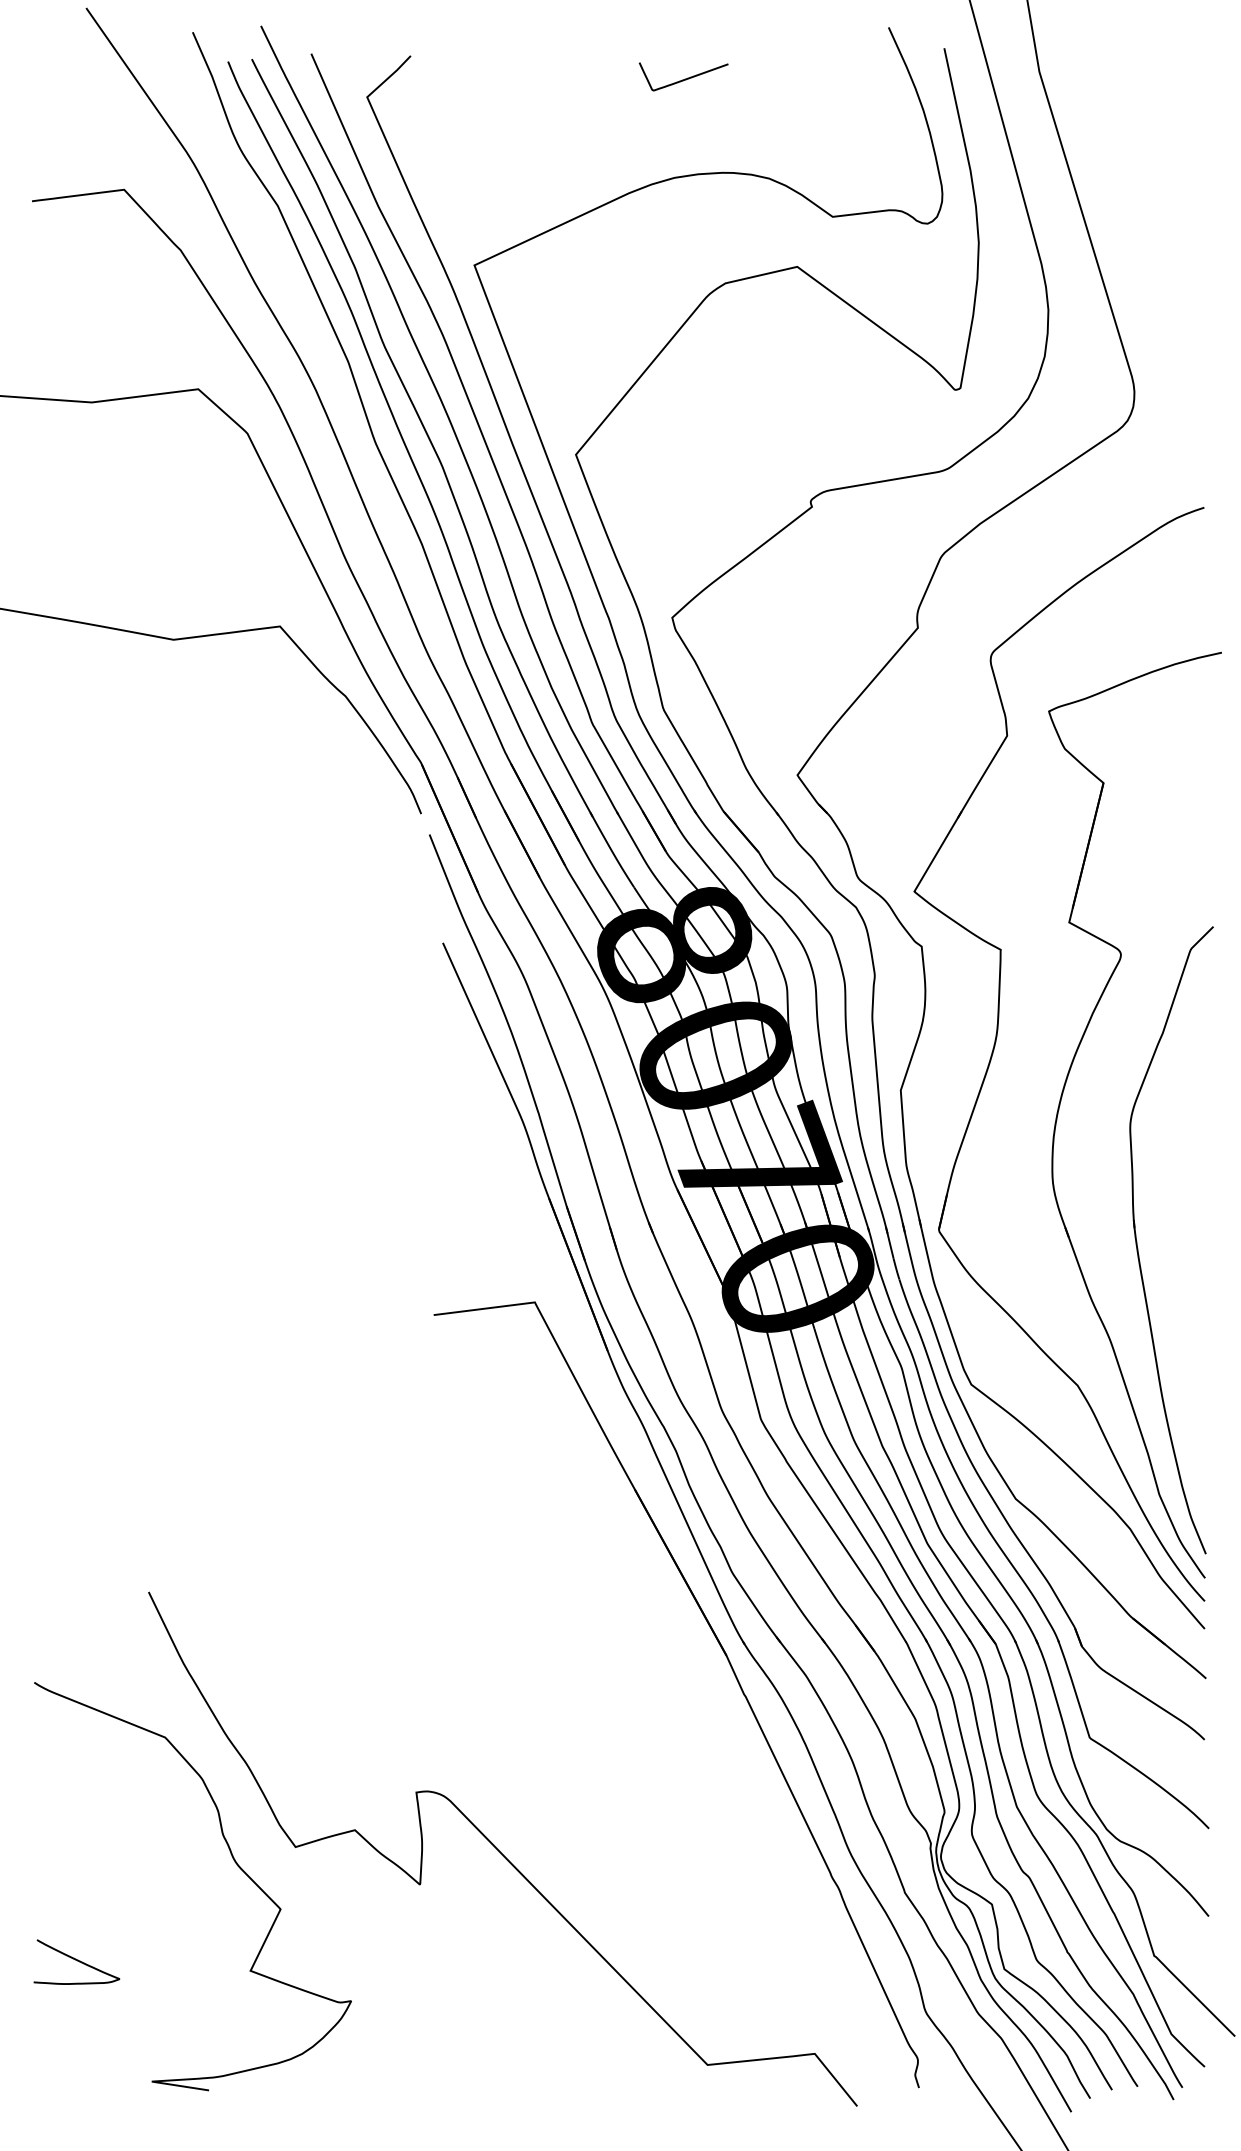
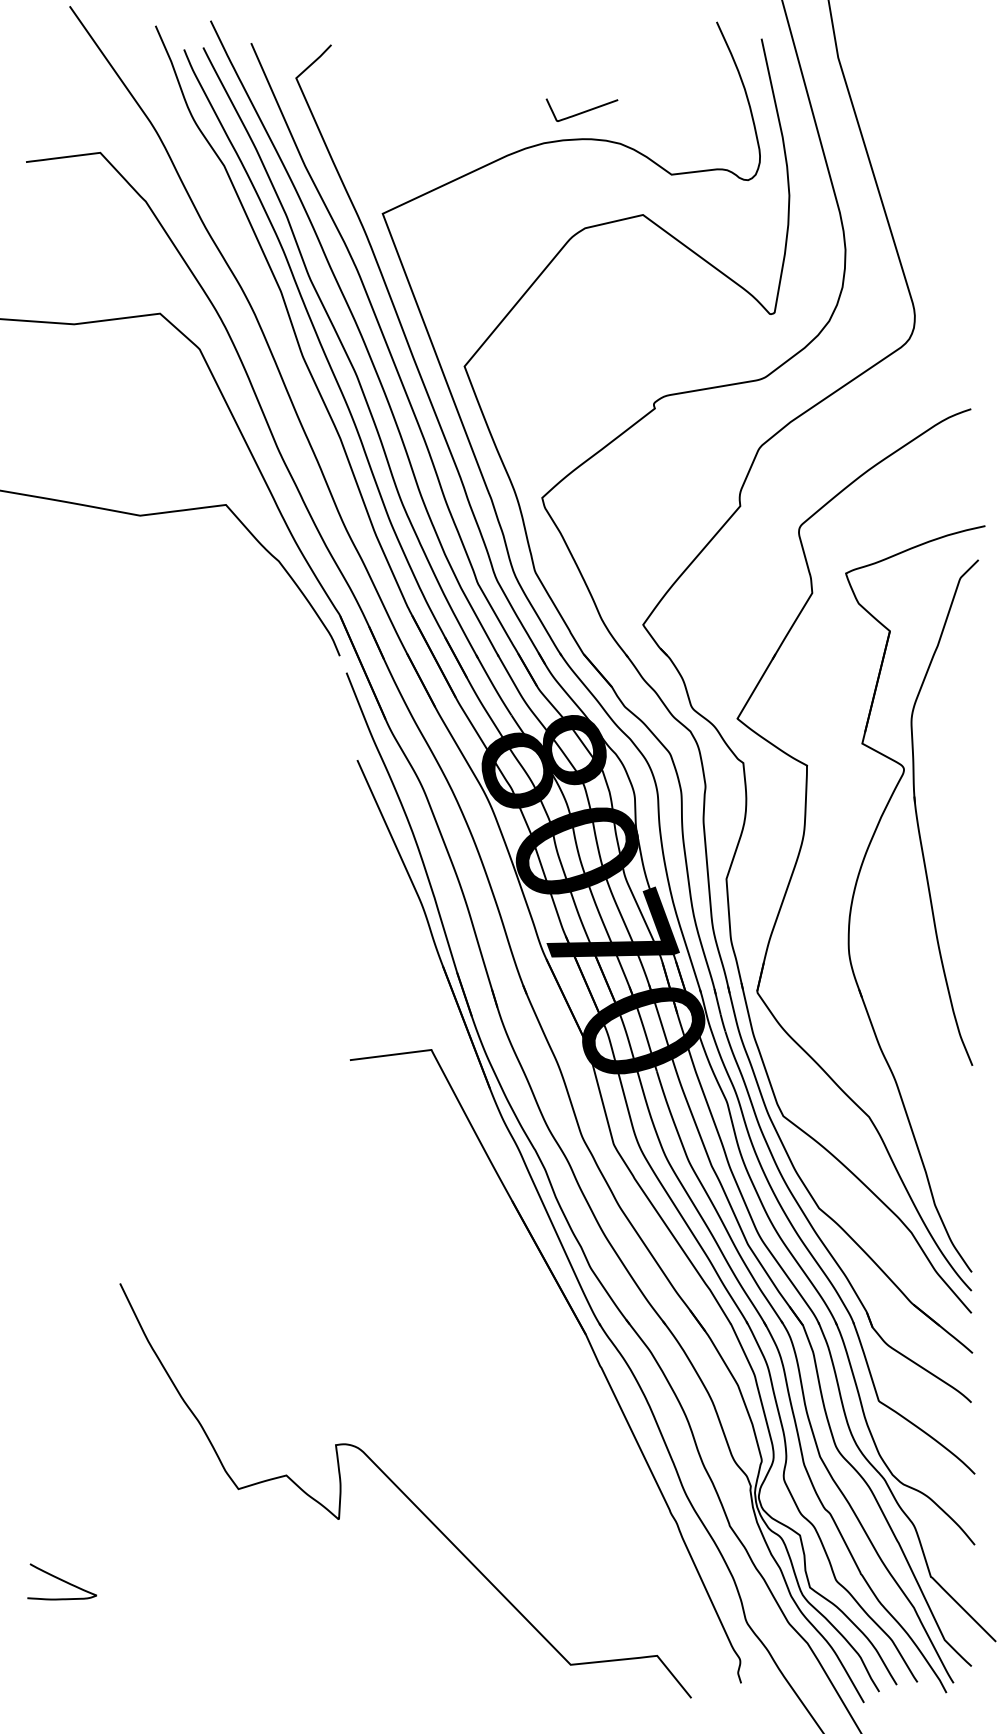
curve: (685, 78) -> (583, 111), moved
part: (1138, 1248) -> (918, 819), moved
curve: (234, 1862) -> (189, 1501), removed

